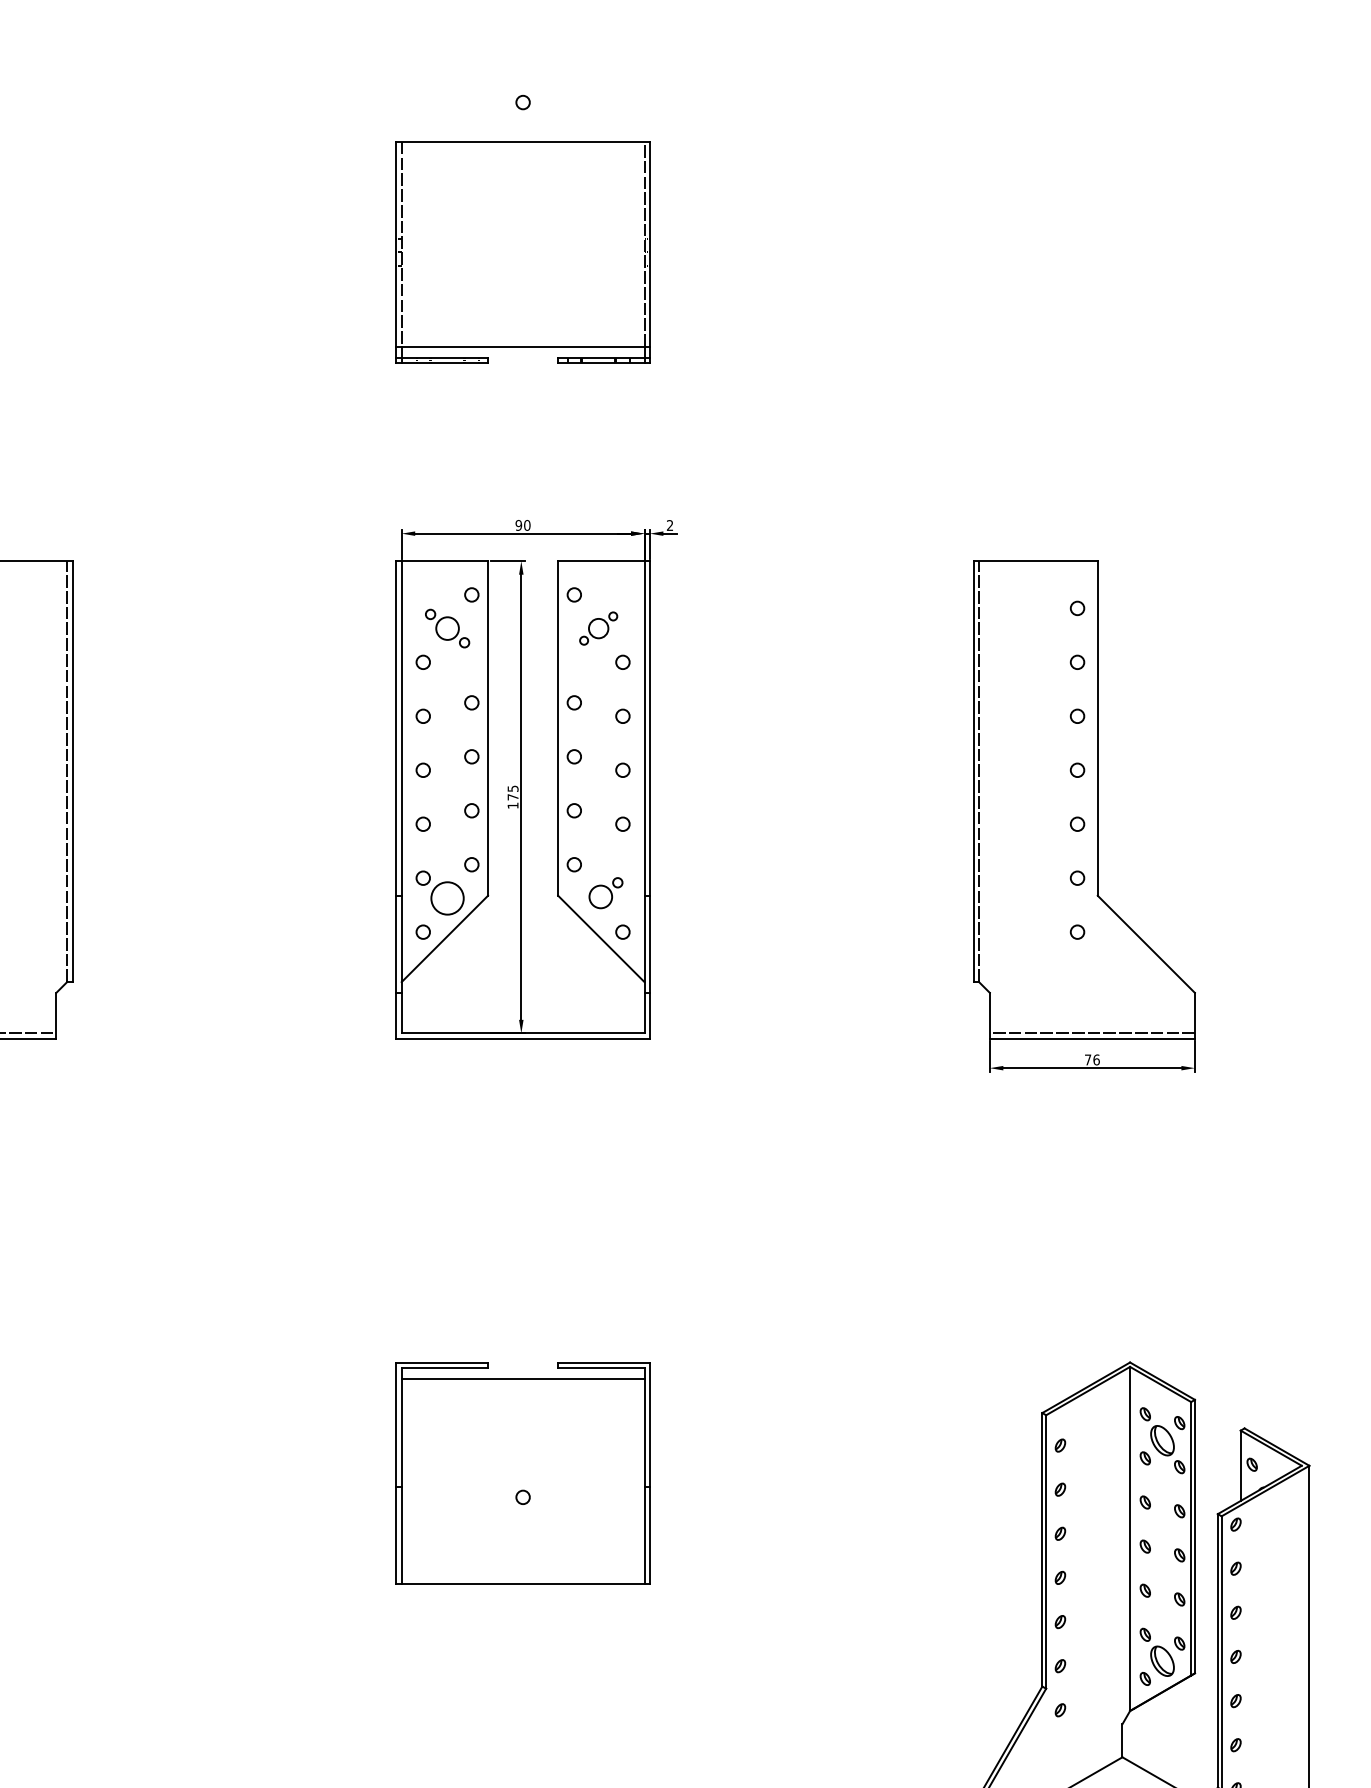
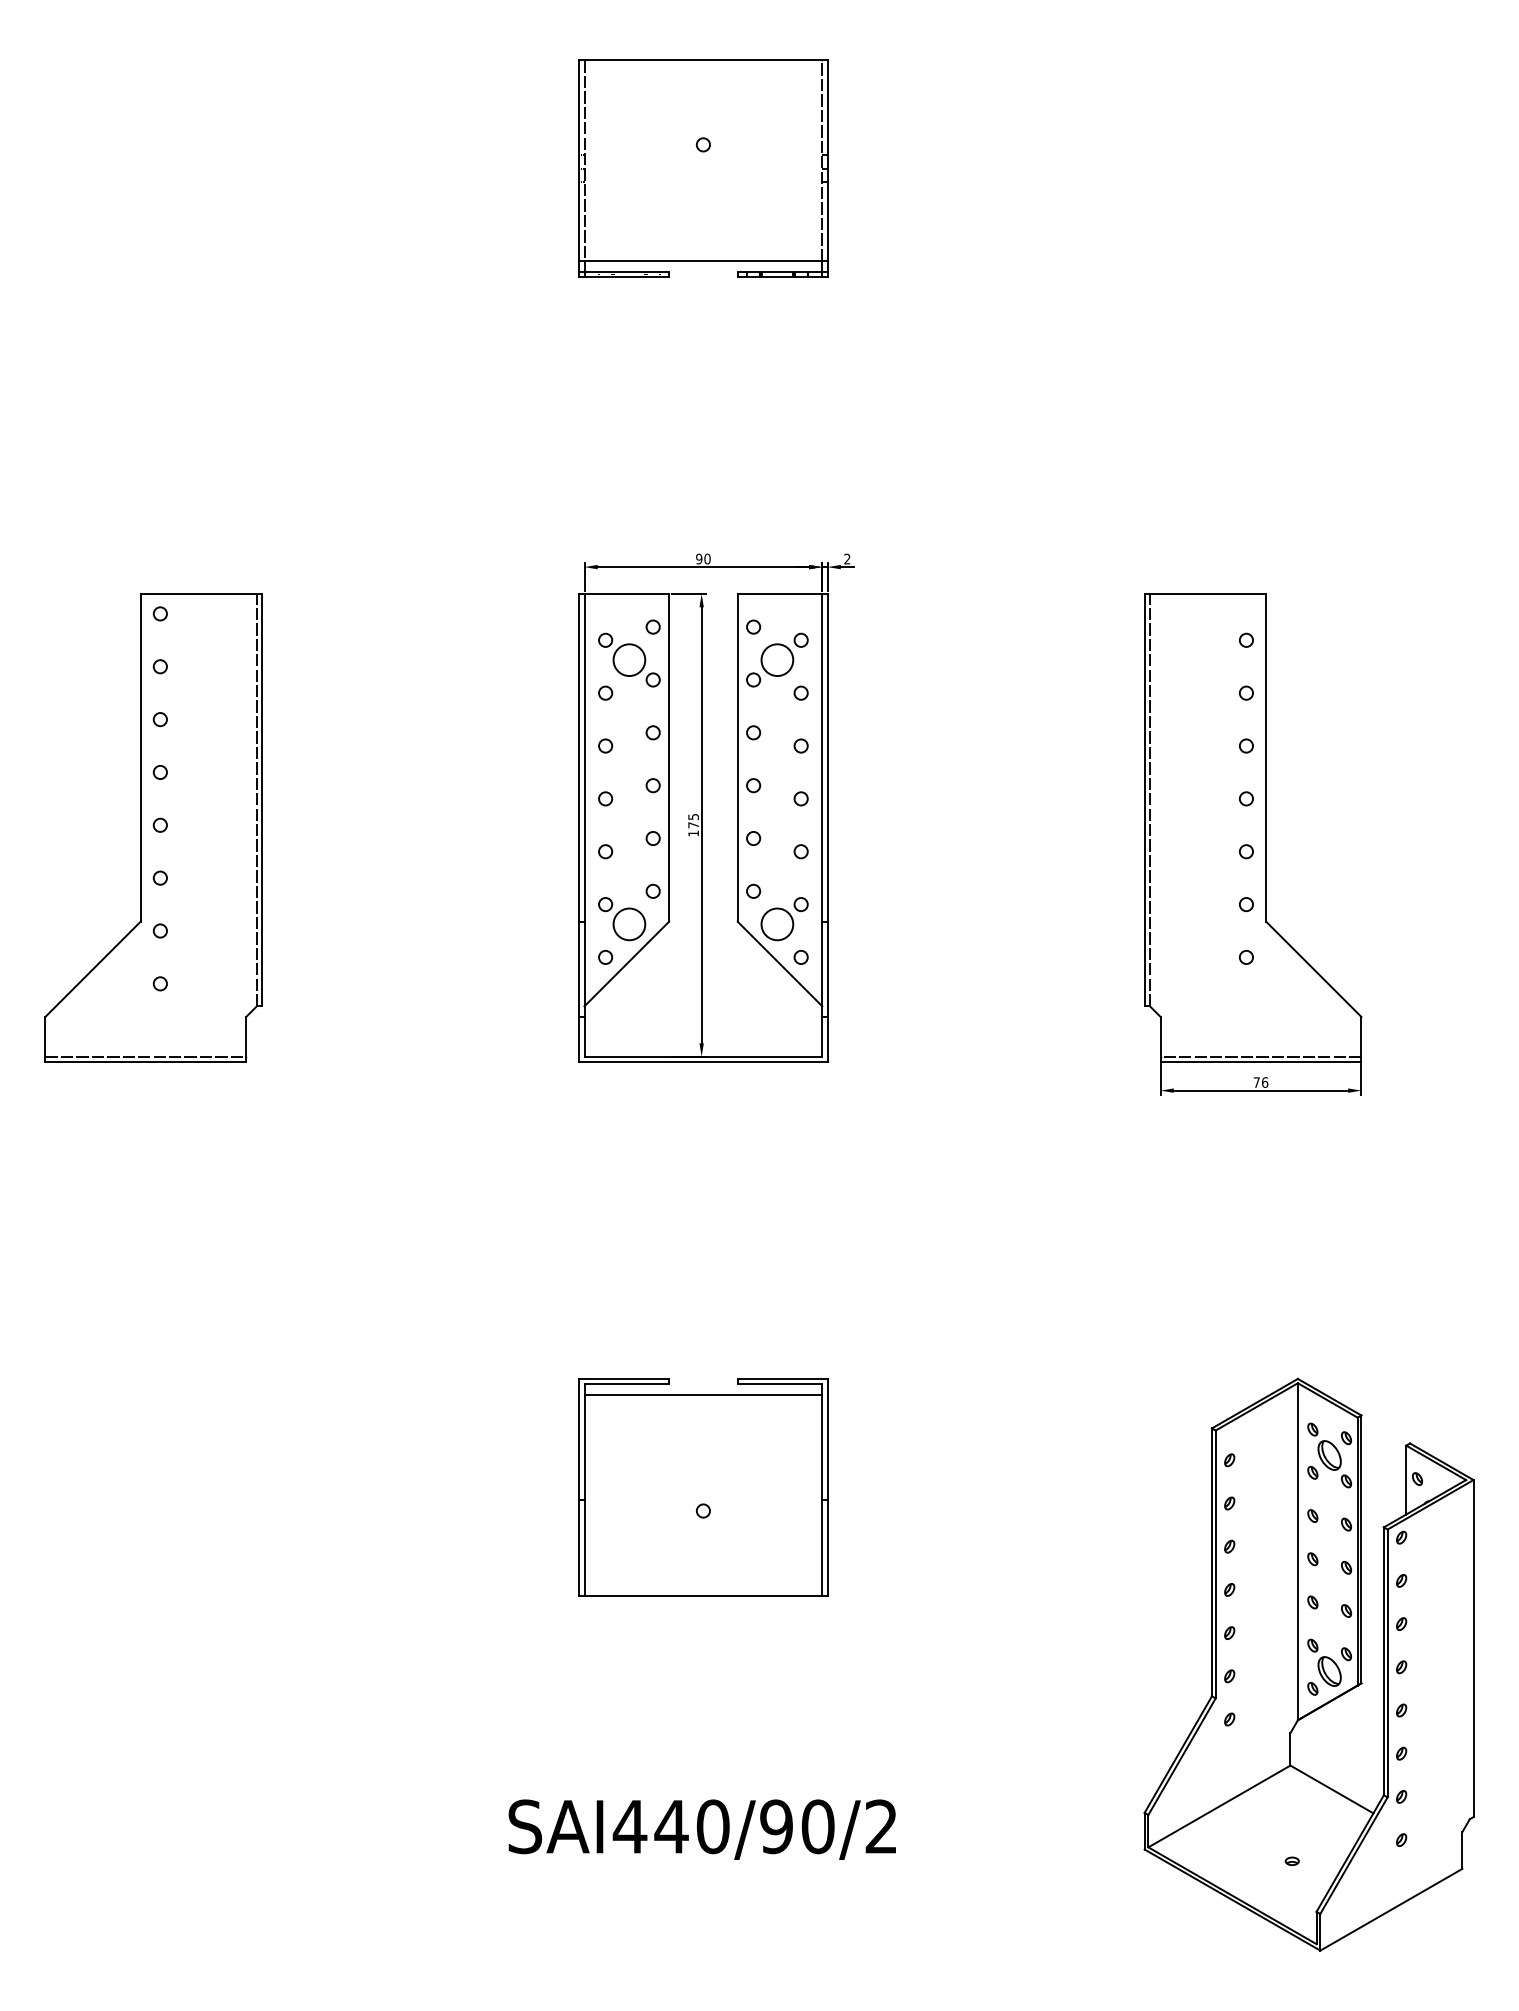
part: (523, 252) -> (703, 168), moved
part: (447, 627) -> (629, 659), size x1.43
part: (598, 627) -> (777, 659), size x1.67
part: (605, 893) -> (784, 919), size x1.43

